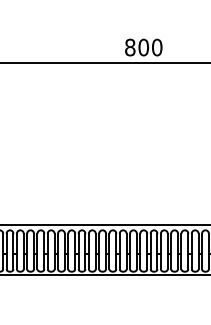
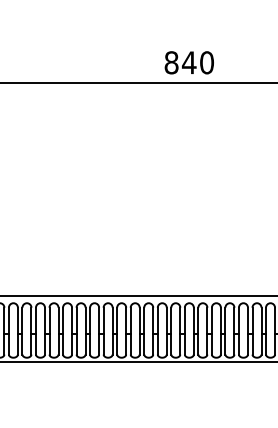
text: (143, 47) -> (188, 62), 800 -> 840

